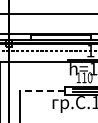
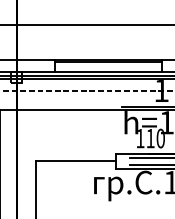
line: (42, 90) -> (75, 161), dashed -> solid

